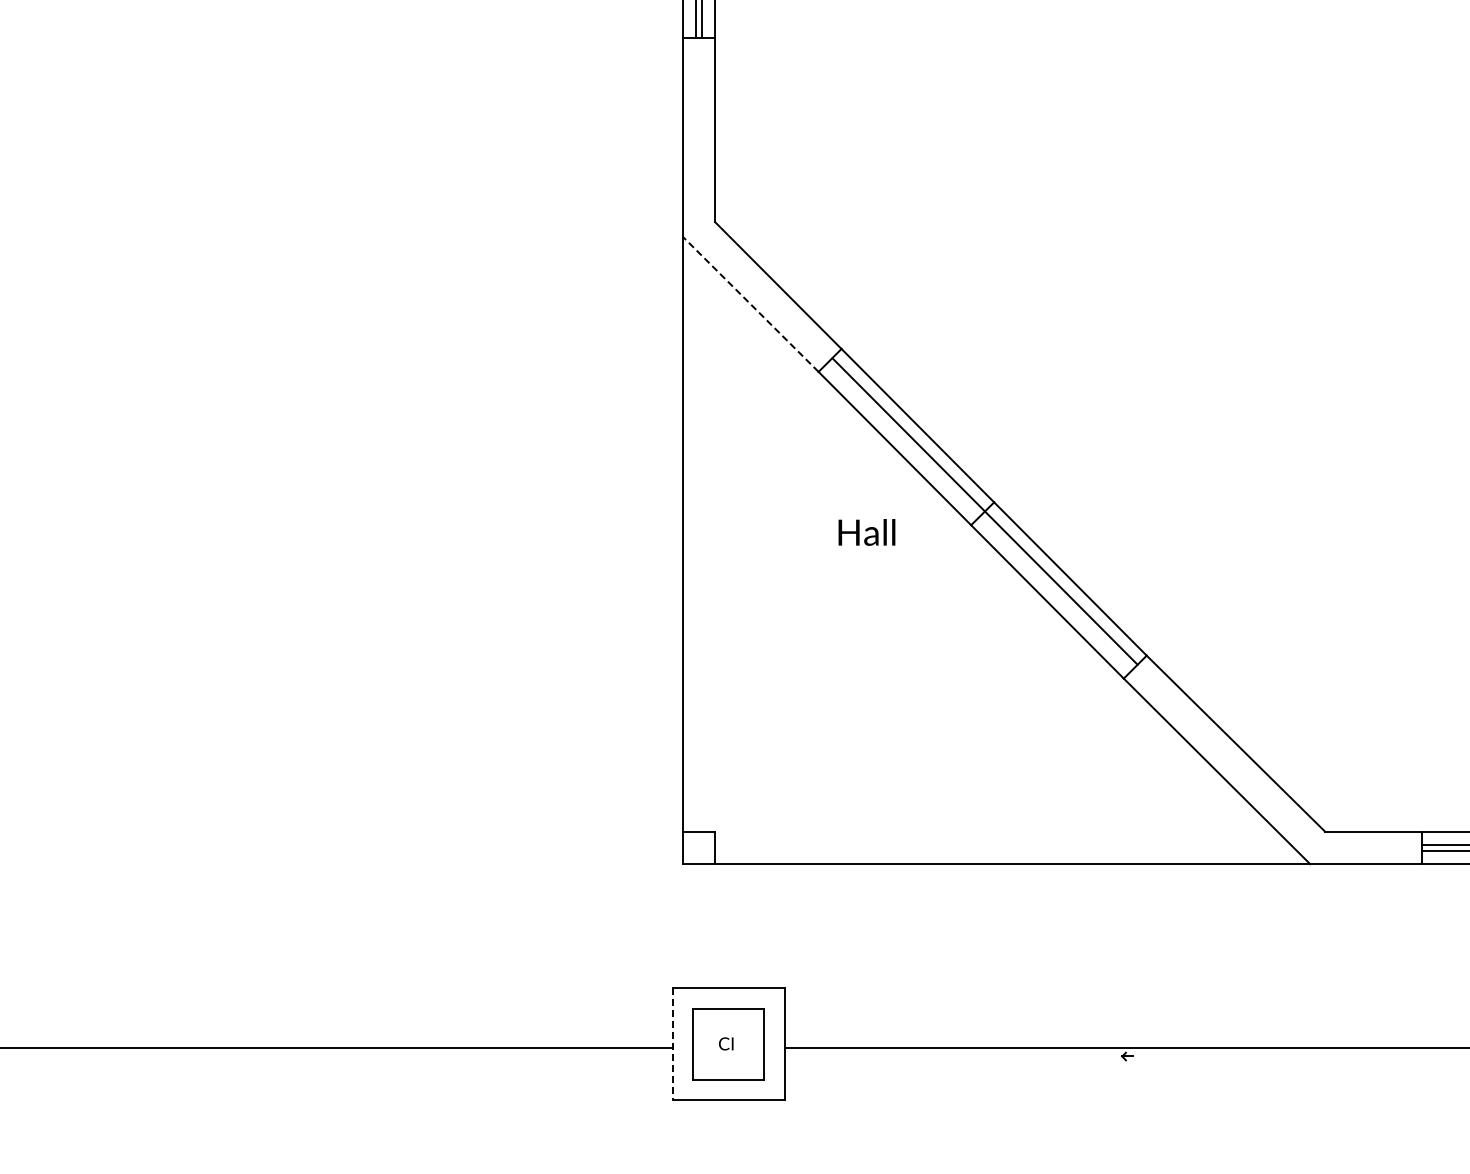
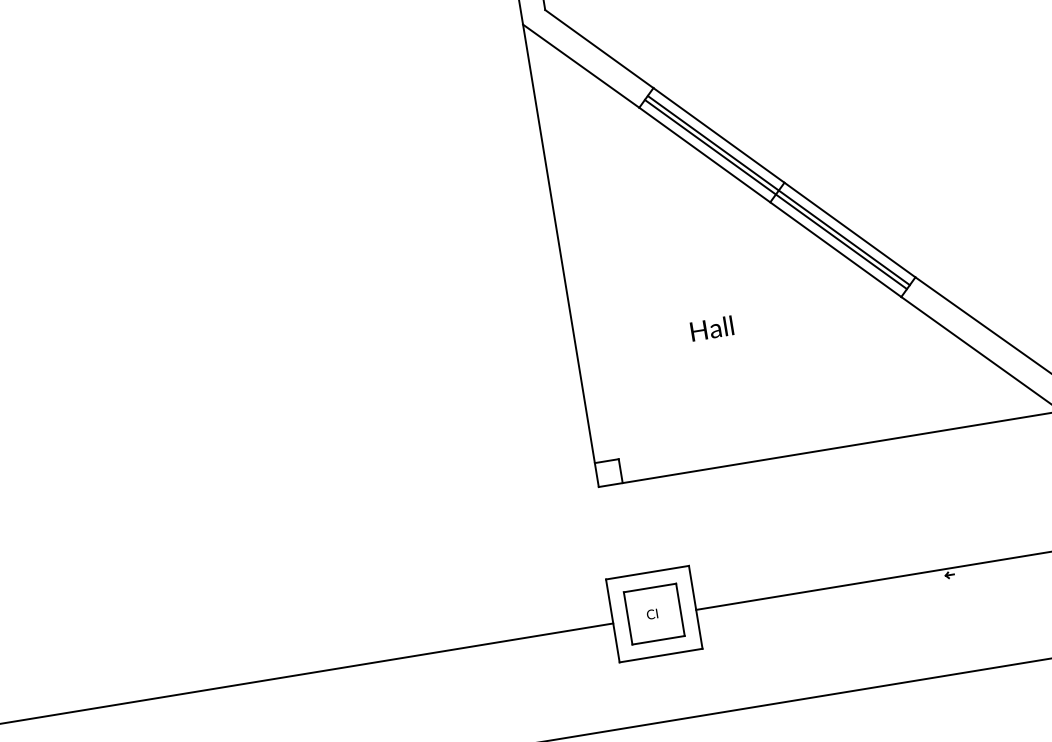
line: (750, 304) -> (580, 66), dashed -> solid
line: (979, 515) -> (775, 194), added
text: (866, 532) -> (711, 328), moved
line: (672, 1044) -> (612, 621), dashed -> solid

